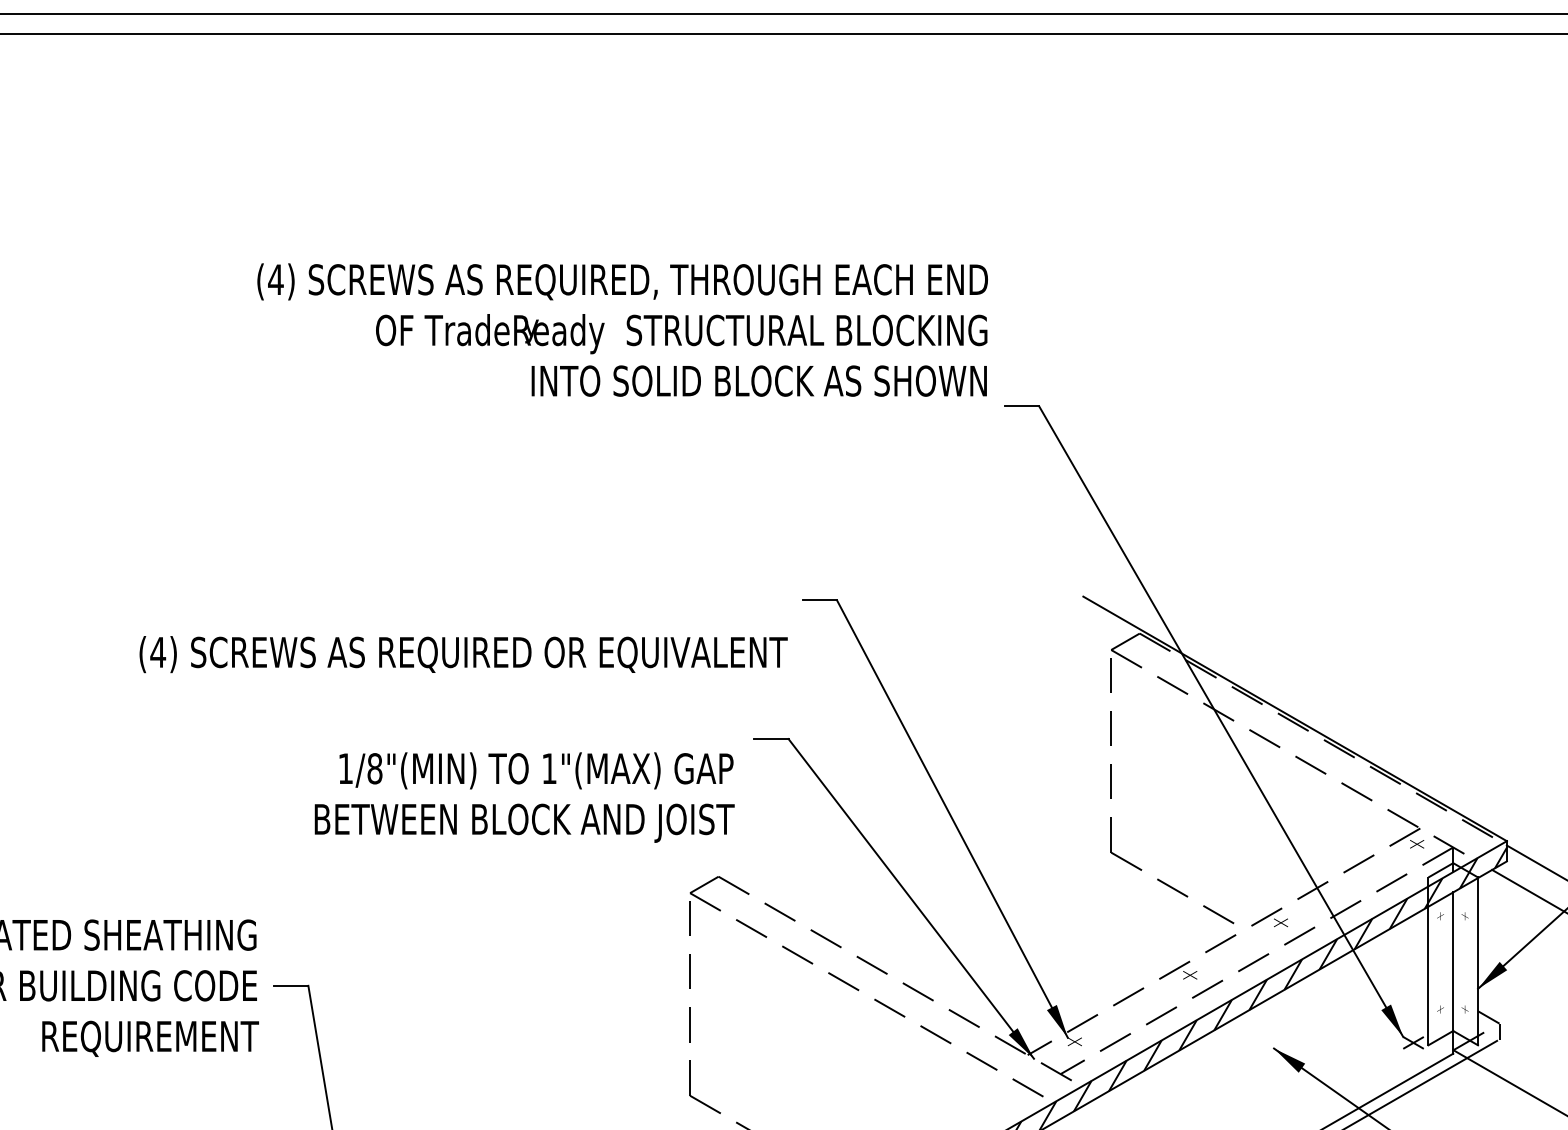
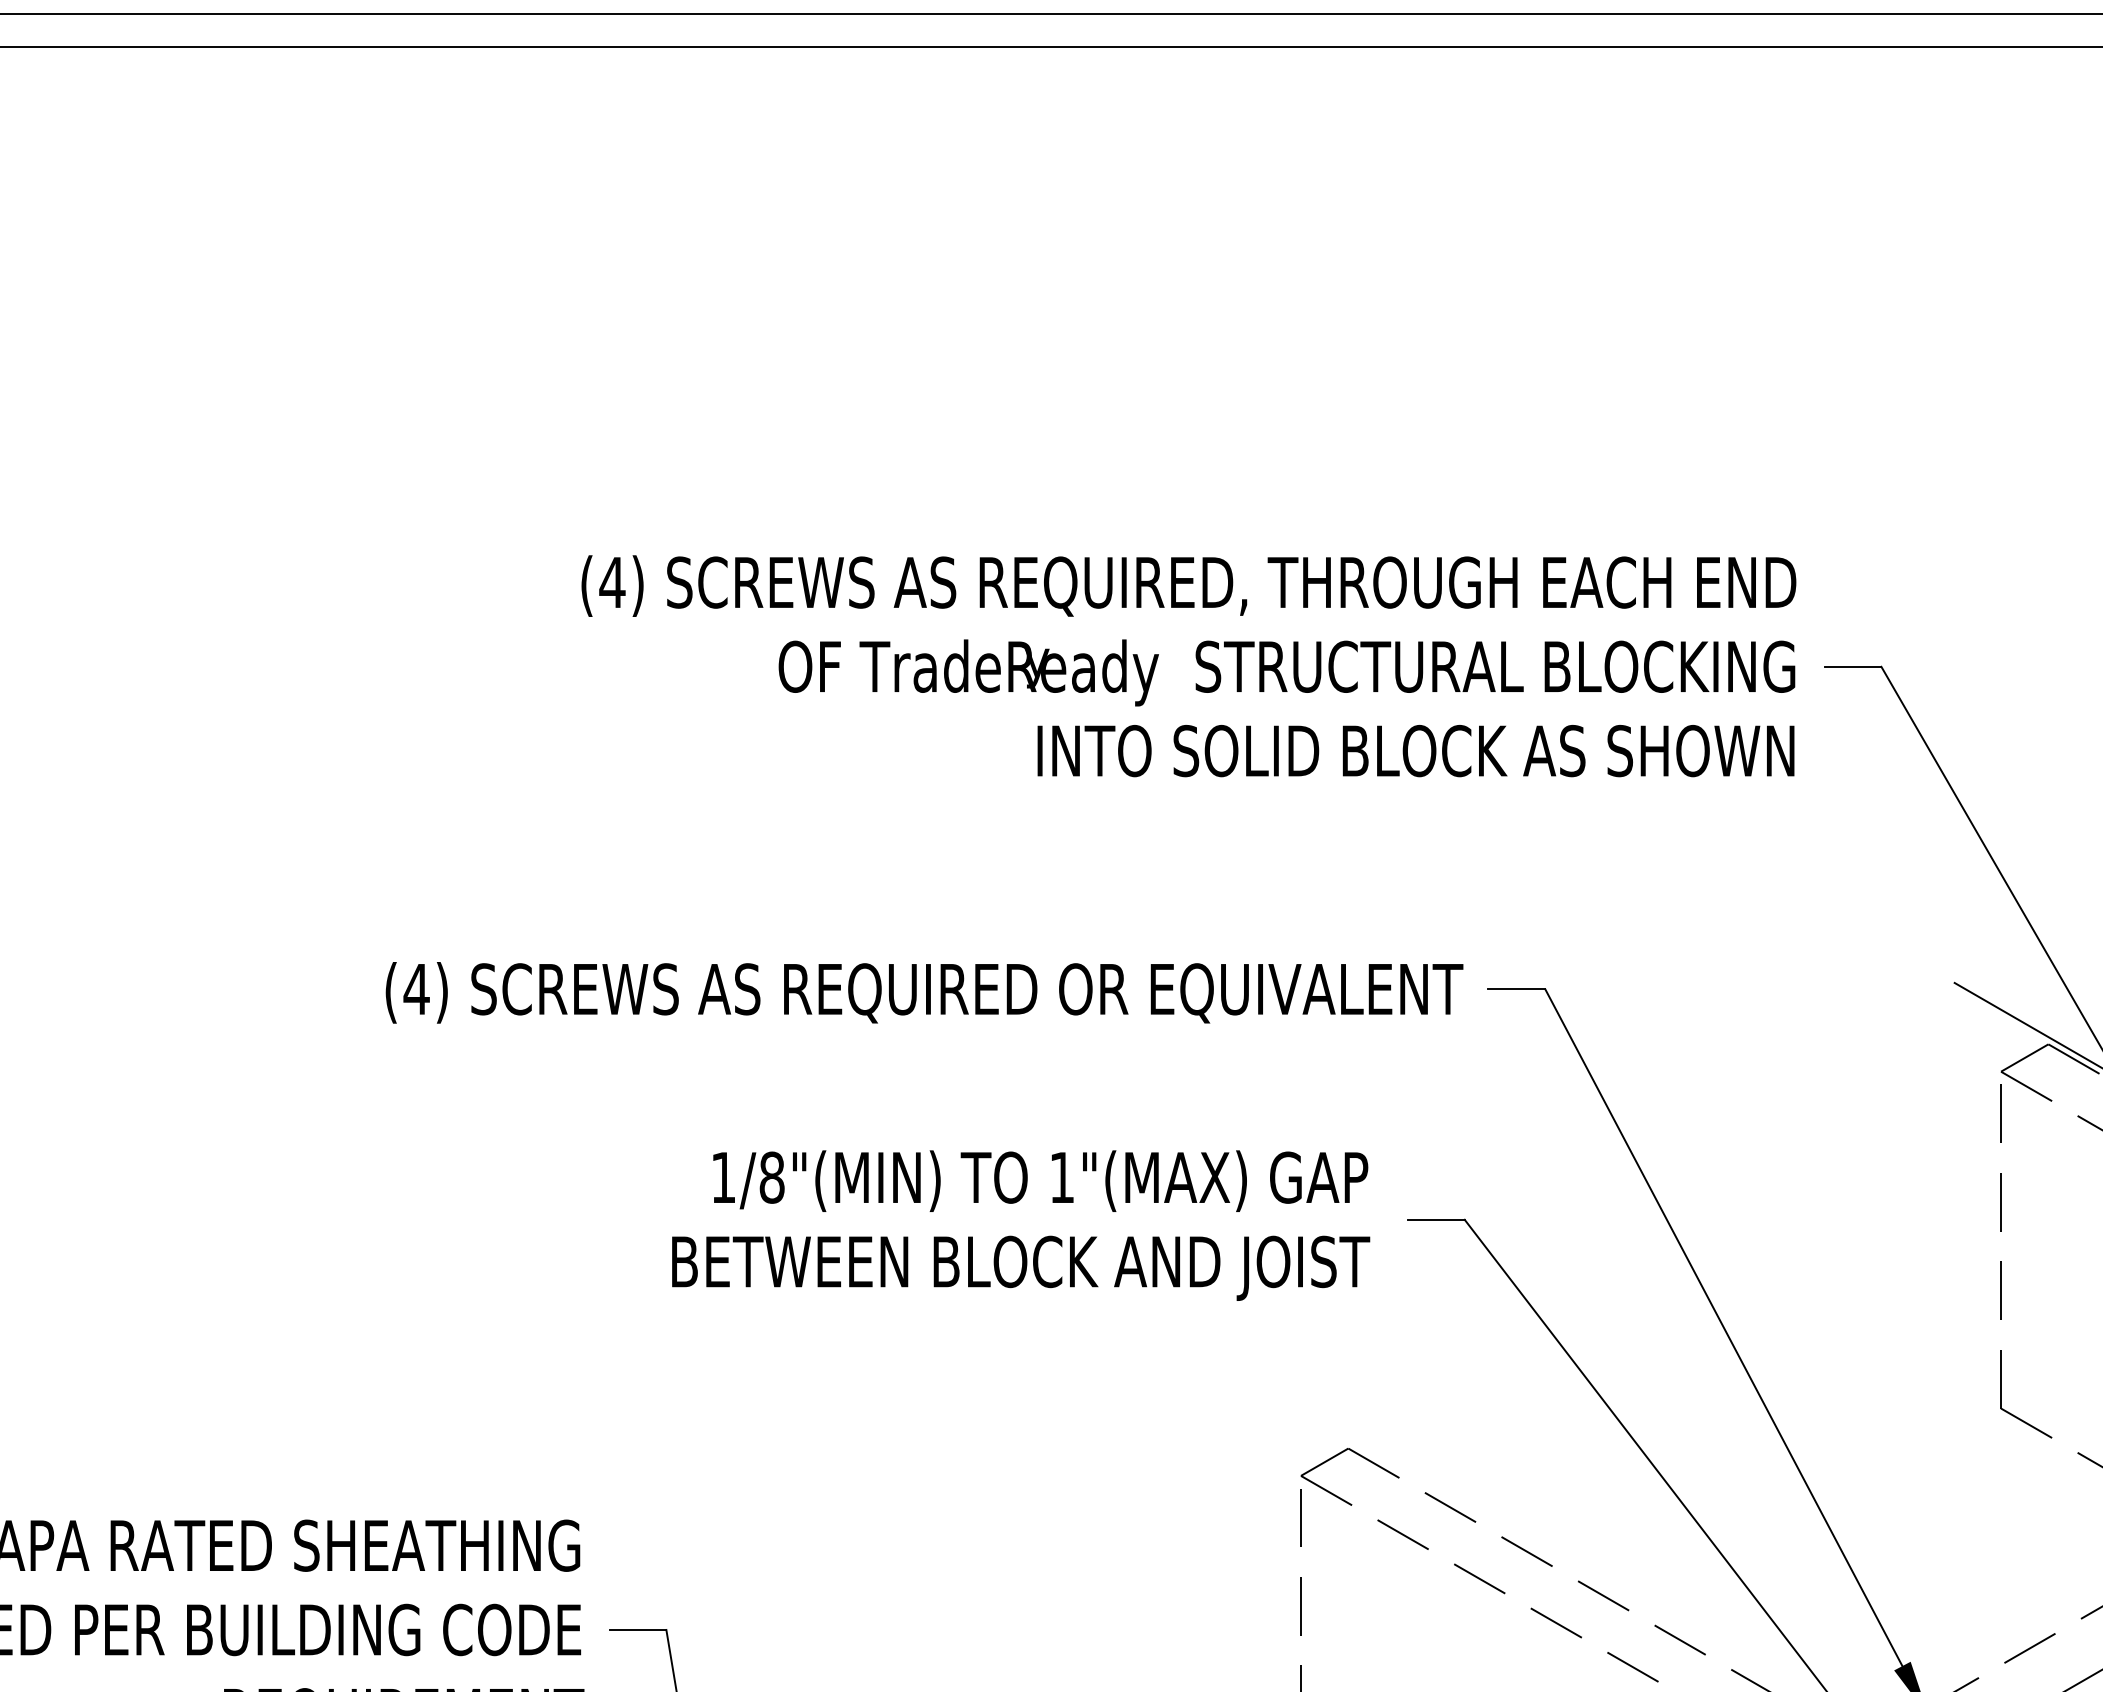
text: (622, 329) -> (1188, 665), moved
text: (463, 654) -> (924, 992), moved
text: (524, 797) -> (1020, 1225), moved

